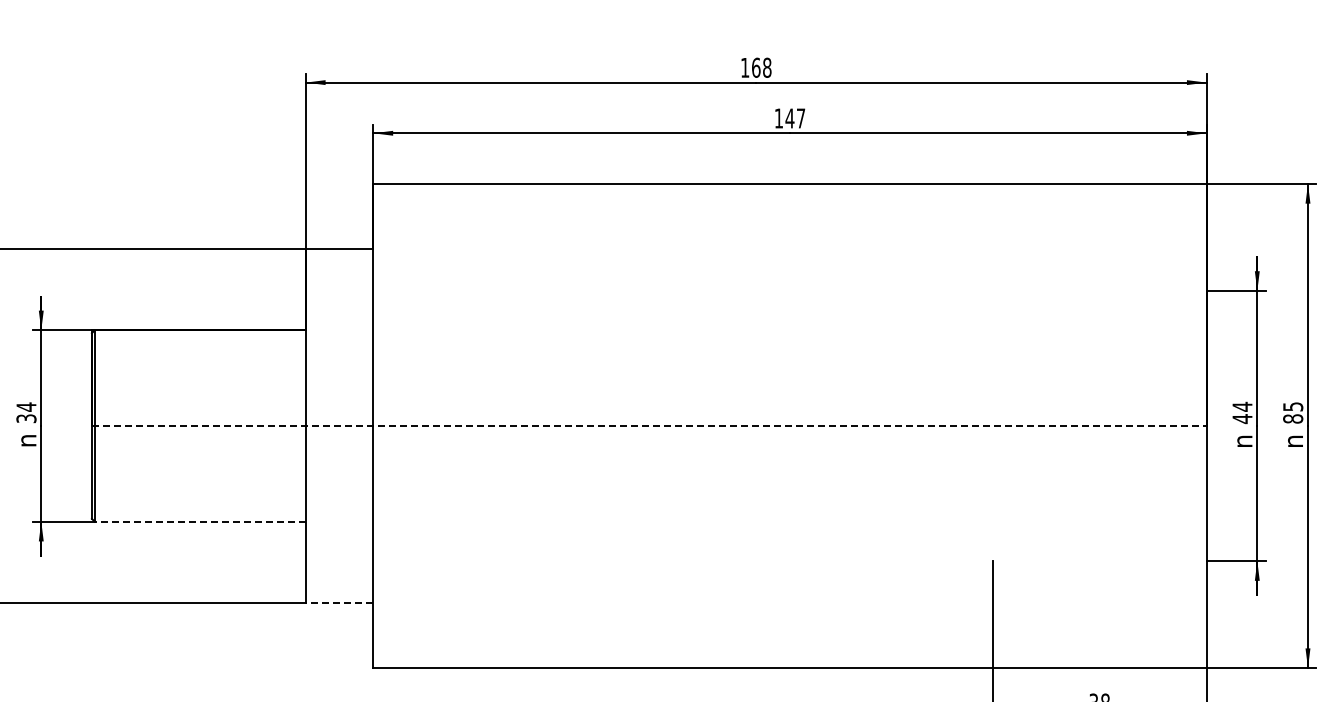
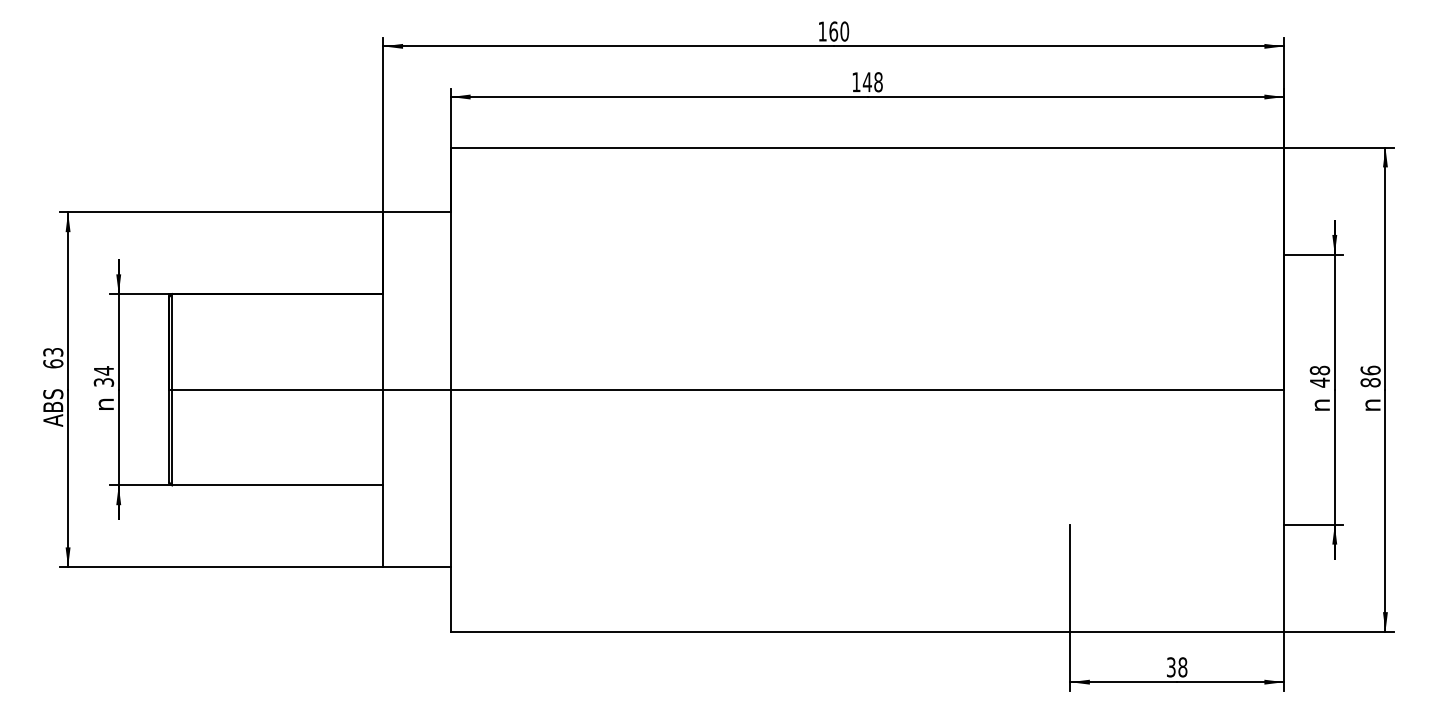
text: (767, 67) -> (844, 31), 168 -> 160
text: (801, 118) -> (878, 82), 147 -> 148
text: (1242, 406) -> (1319, 370), 44 -> 48
text: (1293, 406) -> (1370, 370), 85 -> 86
line: (650, 425) -> (727, 389), dashed -> solid
line: (200, 521) -> (277, 485), dashed -> solid
line: (340, 603) -> (417, 567), dashed -> solid

